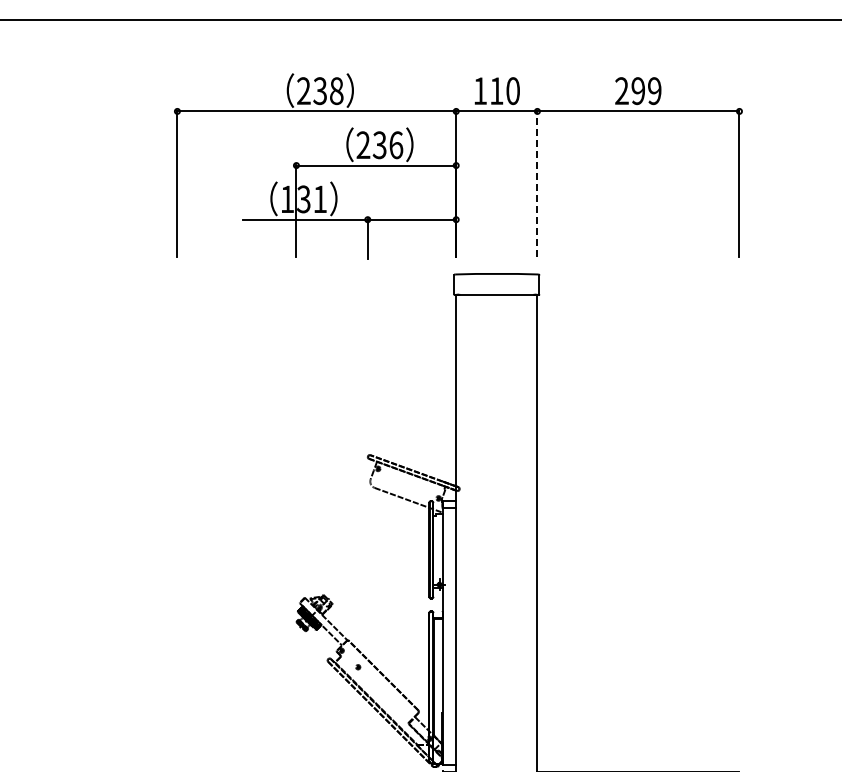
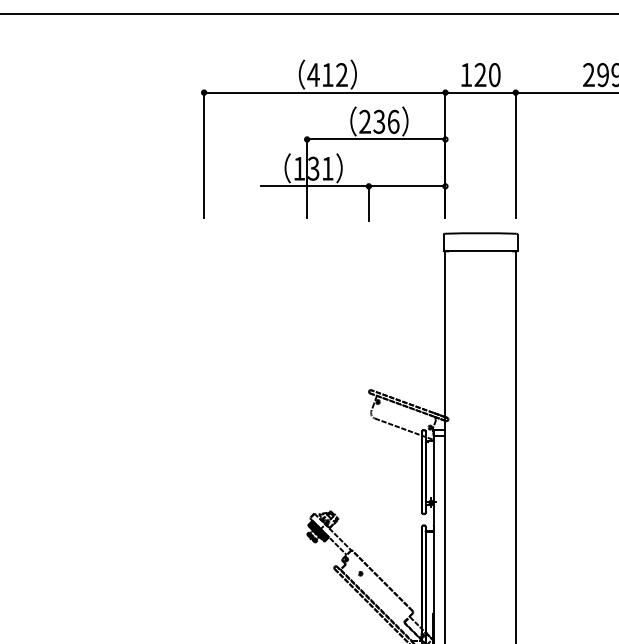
text: (496, 90) -> (480, 74), 110 -> 120
text: (319, 91) -> (327, 75), 238 -> 412
line: (537, 183) -> (515, 155), dashed -> solid

